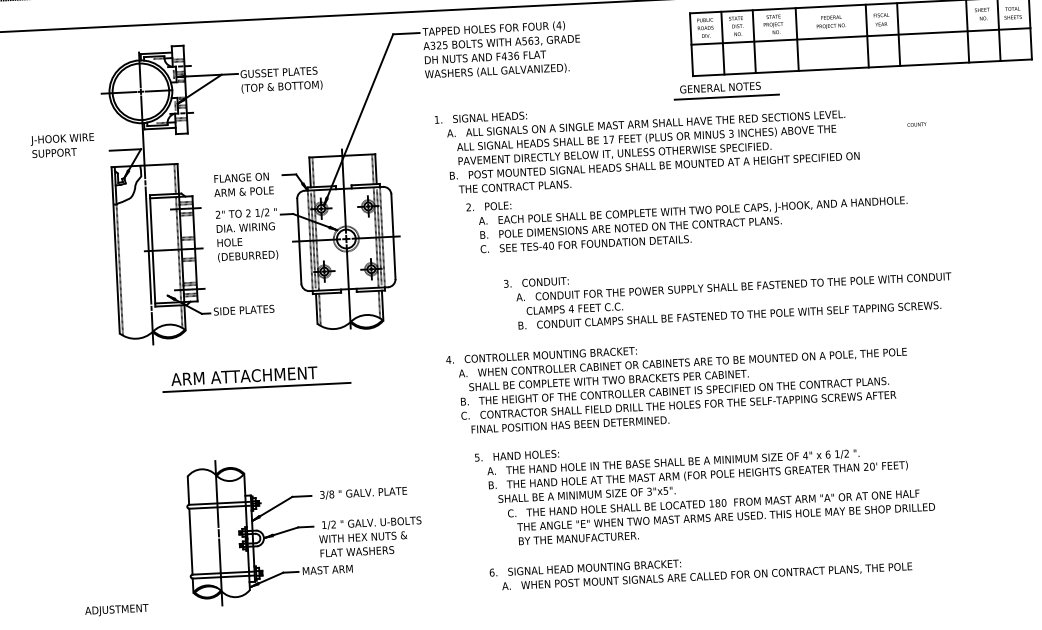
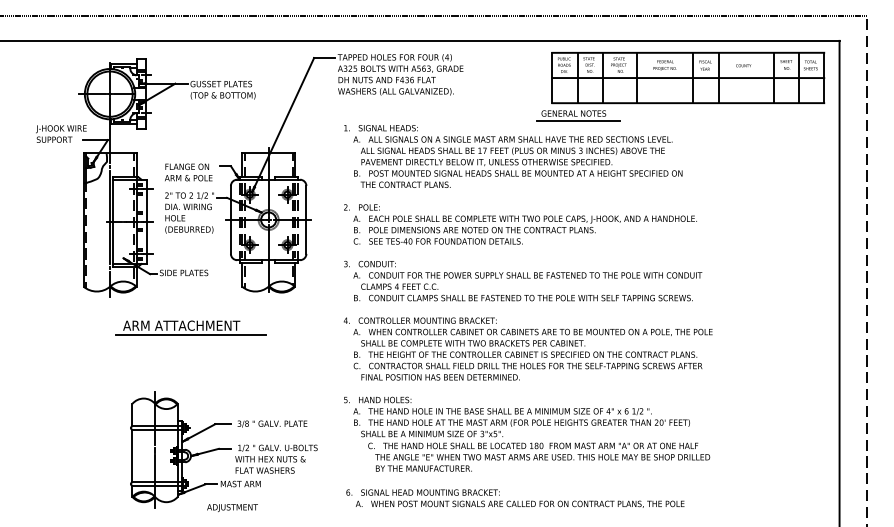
text: (916, 124) -> (743, 65), moved
text: (62, 144) -> (61, 133), moved
text: (687, 217) -> (520, 224), moved
text: (728, 293) -> (523, 280), moved
text: (705, 488) -> (527, 433), moved
text: (701, 569) -> (515, 498), moved
text: (116, 609) -> (232, 507), moved

